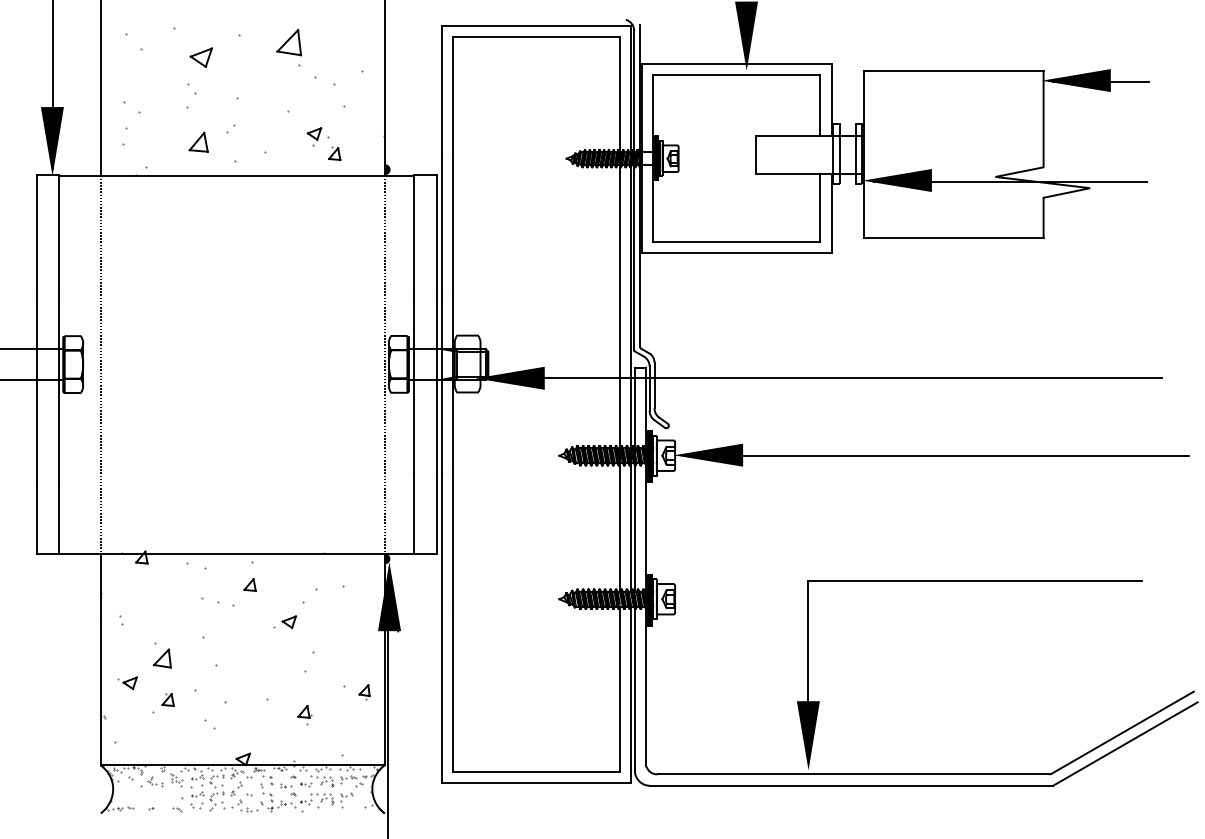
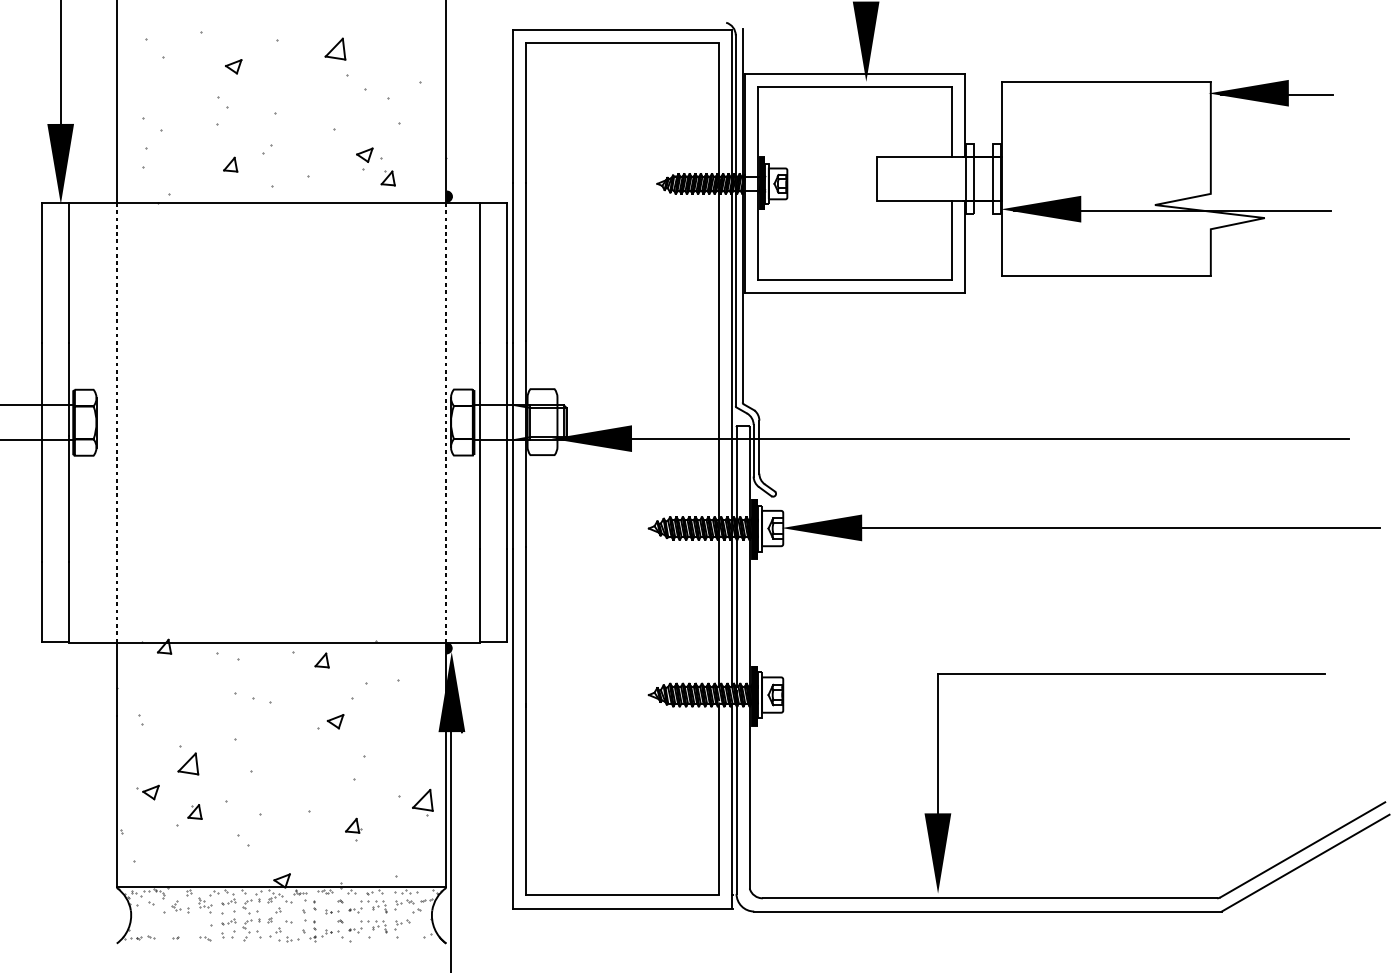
part: (289, 42) -> (335, 48), size x0.71
part: (201, 57) -> (233, 66), size x0.62
part: (198, 142) -> (230, 164), size x0.62
part: (249, 584) -> (321, 660), moved
part: (364, 691) -> (422, 802), size x1.67

